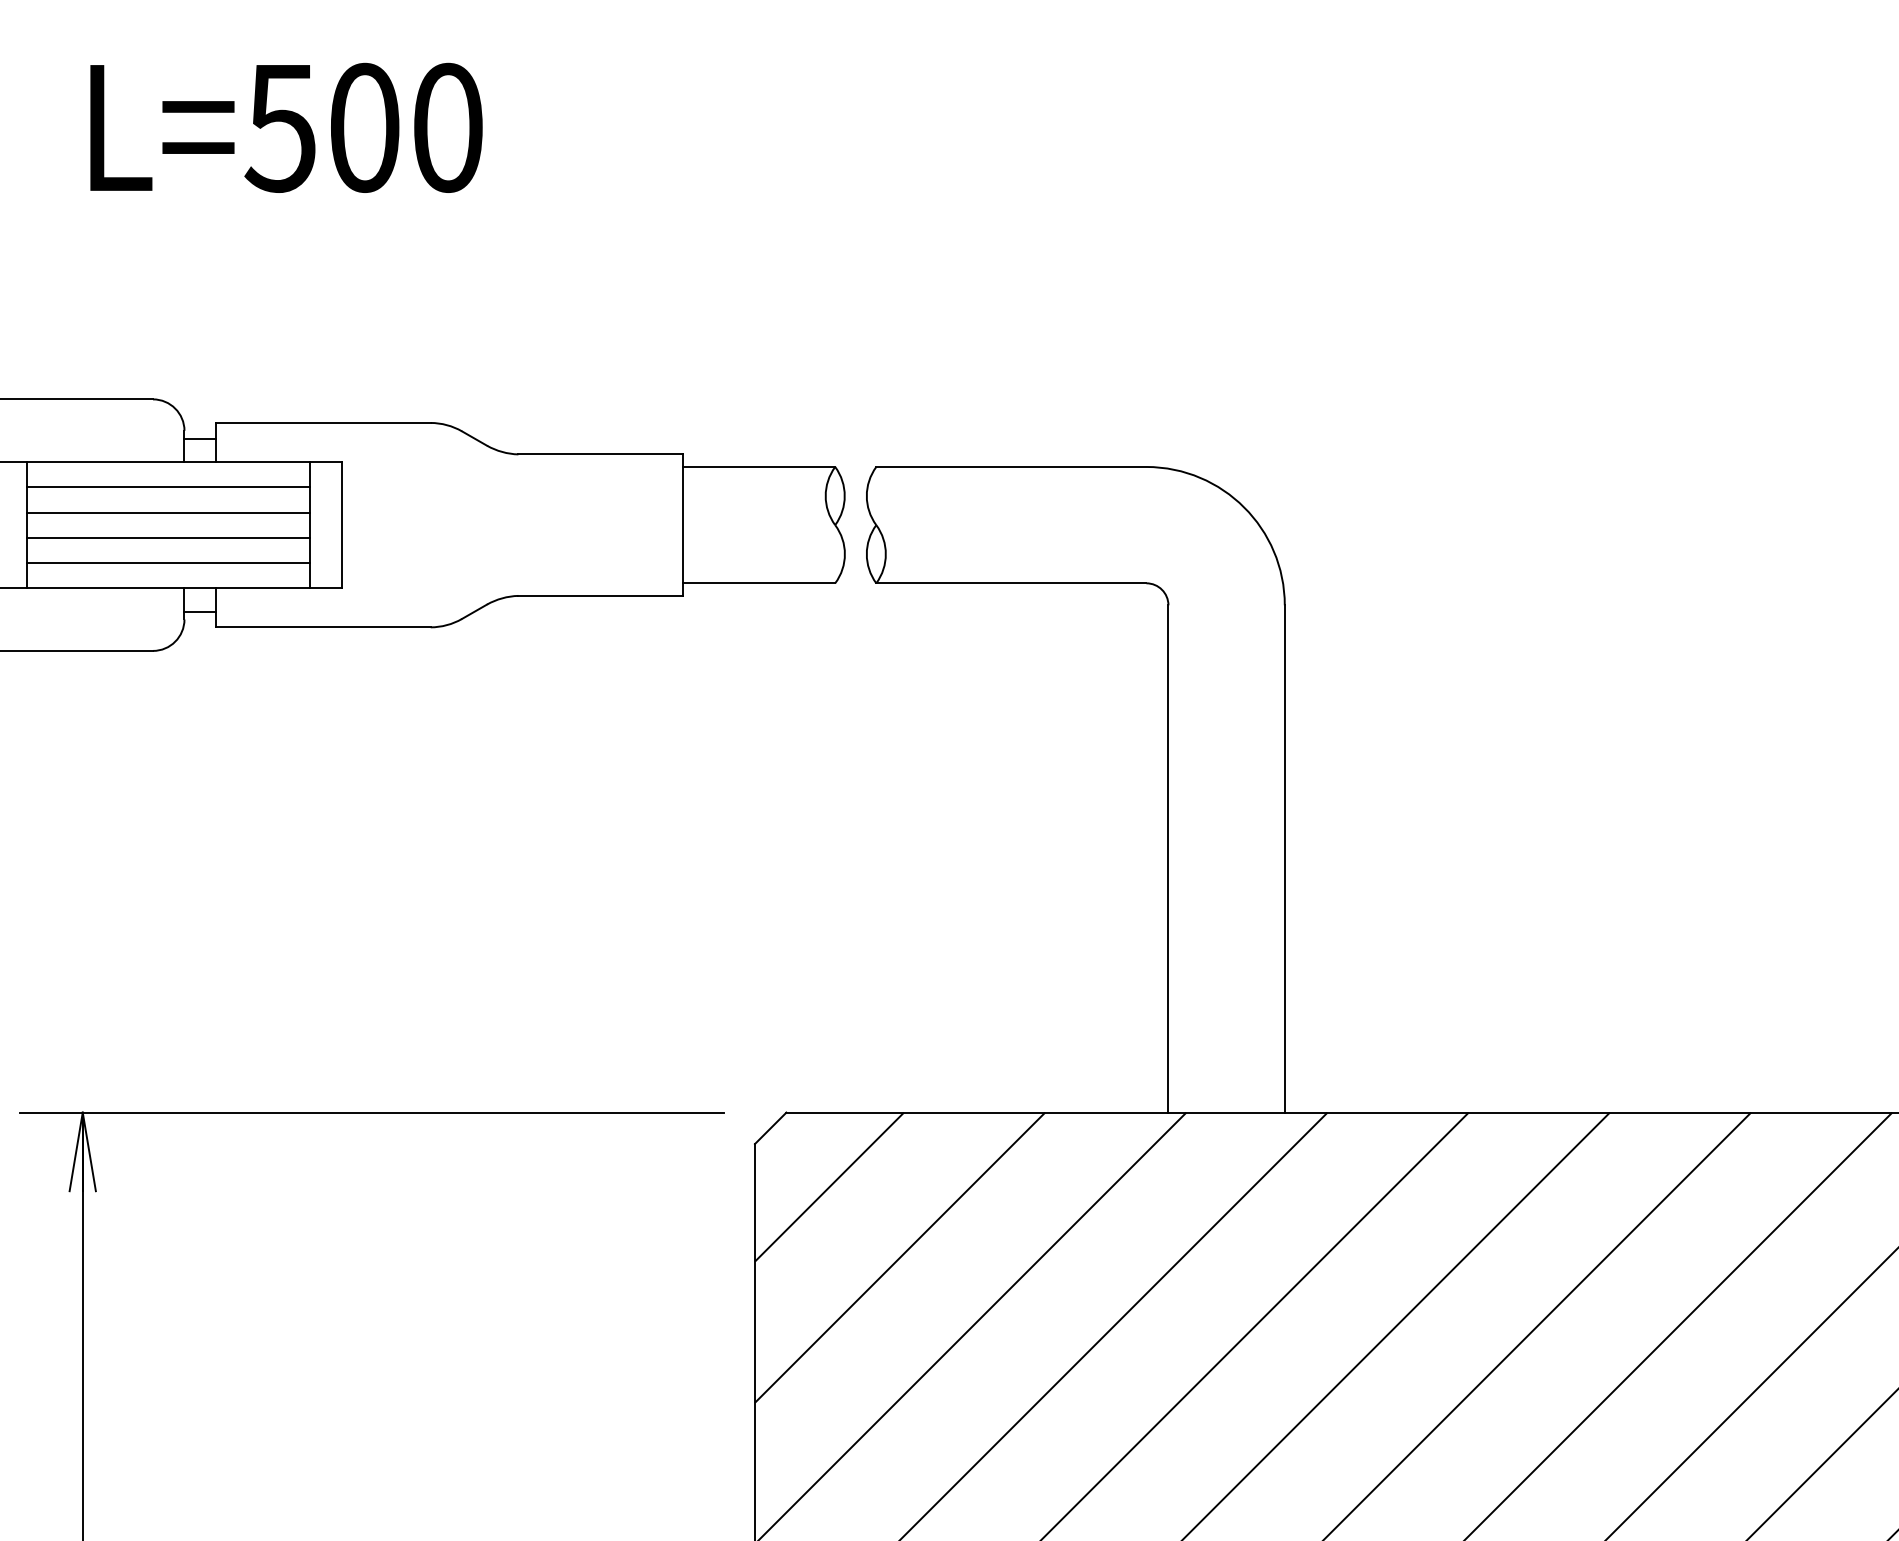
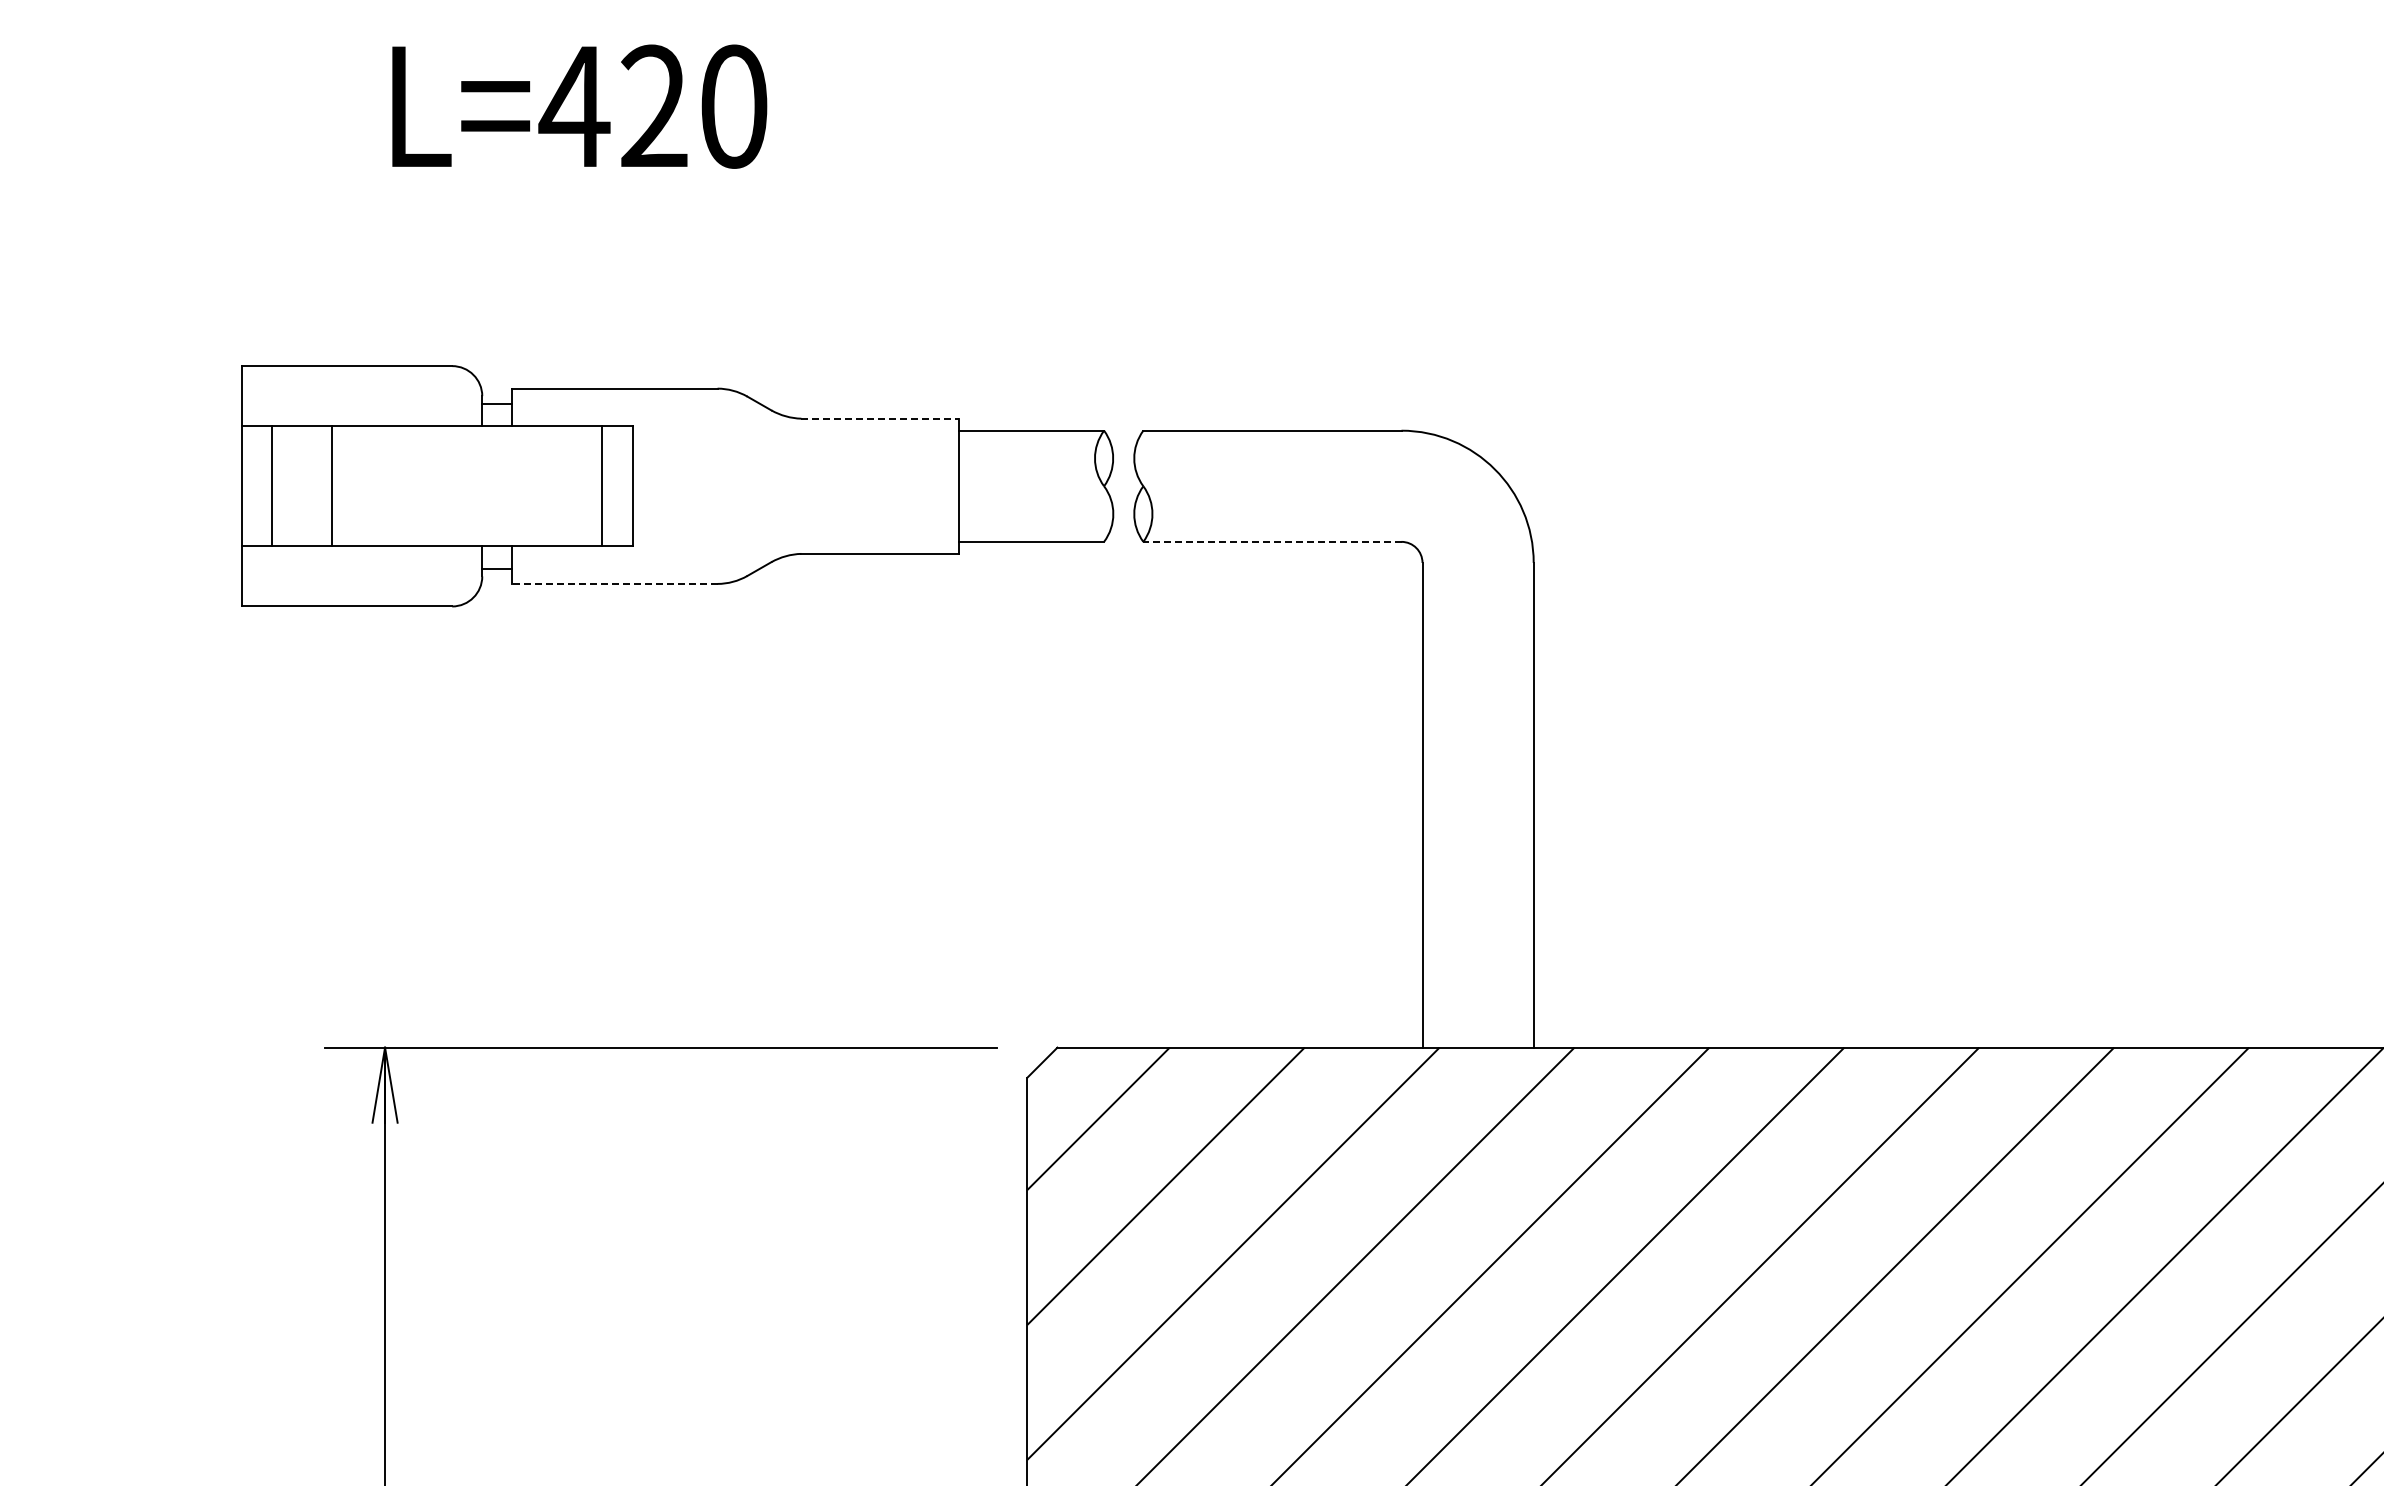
text: (320, 127) -> (612, 106), L=500 -> L=420
line: (600, 454) -> (879, 418), solid -> dashed
line: (169, 487) -> (467, 450), removed
line: (169, 512) -> (467, 474), removed
line: (169, 537) -> (467, 498), removed
line: (169, 563) -> (467, 522), removed
line: (1010, 582) -> (1271, 541), solid -> dashed
line: (322, 626) -> (614, 583), solid -> dashed

